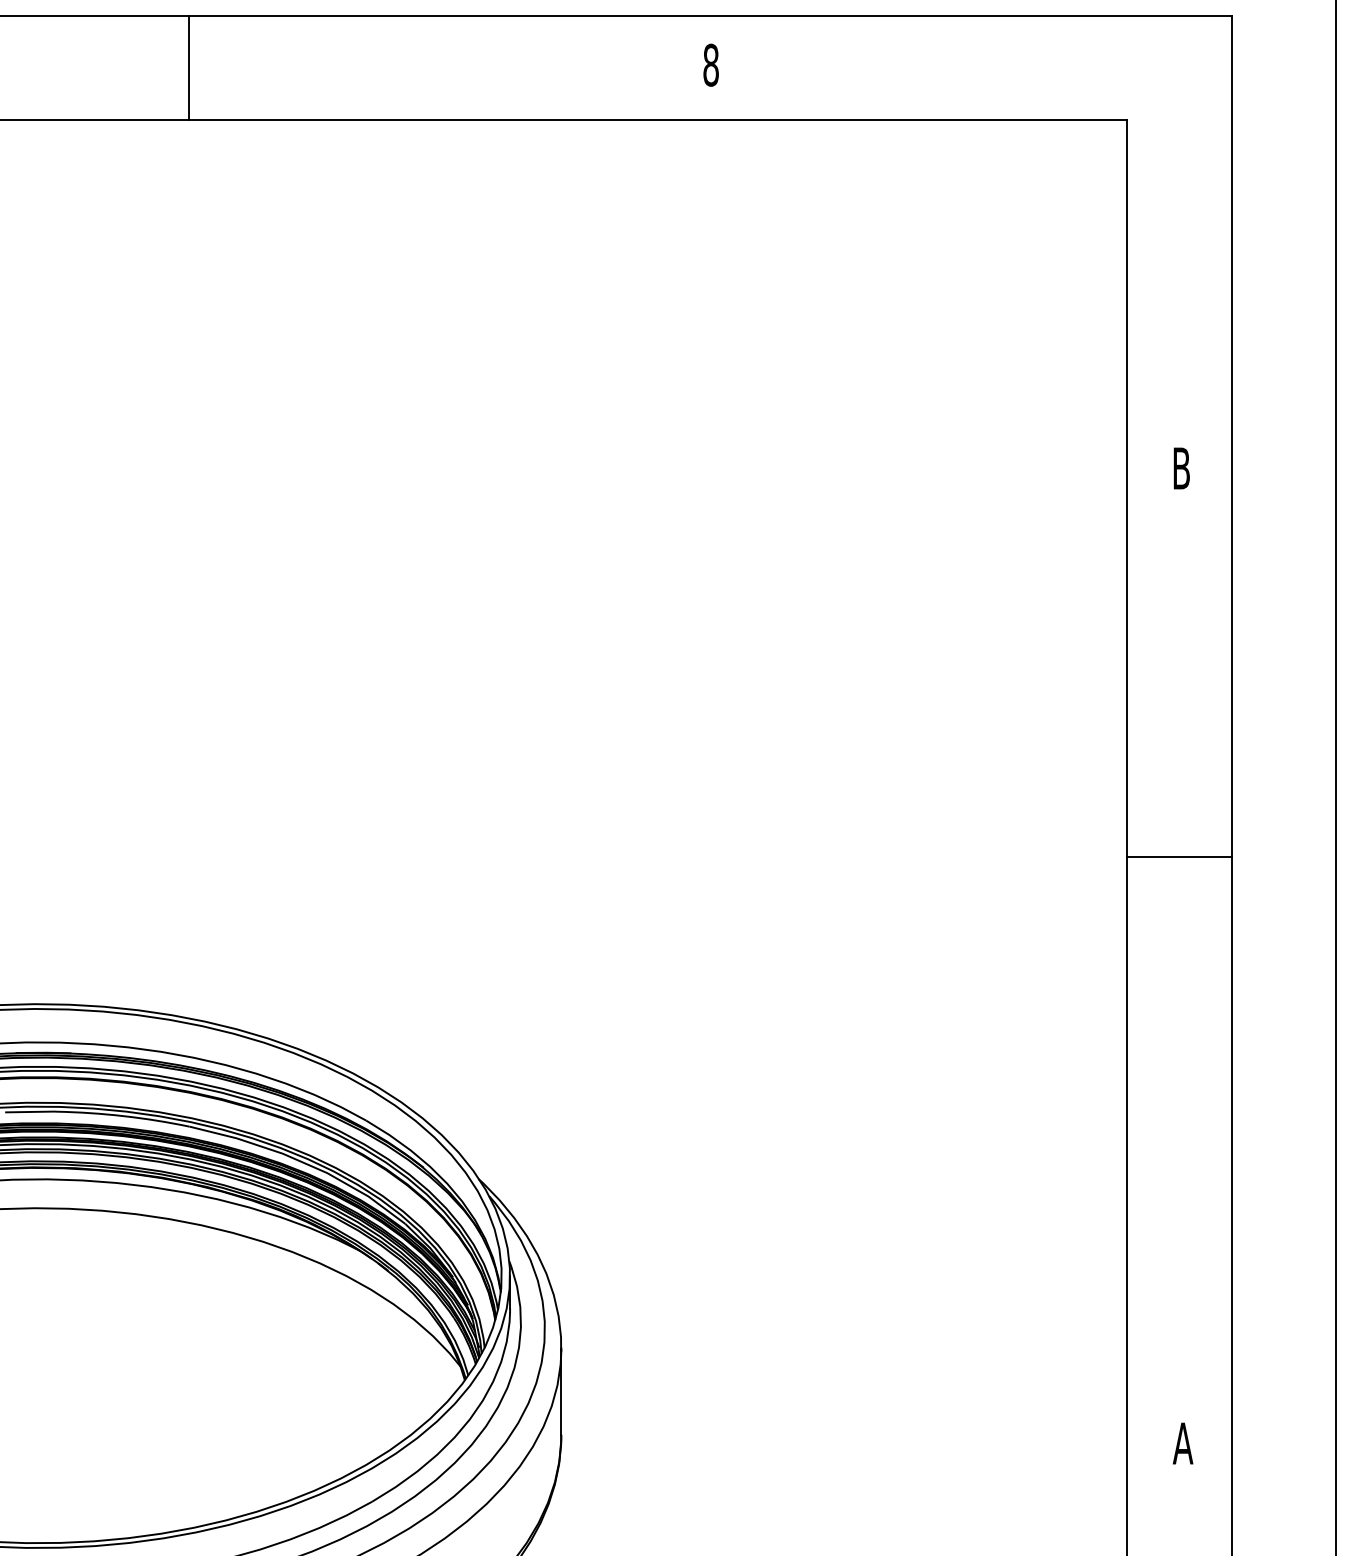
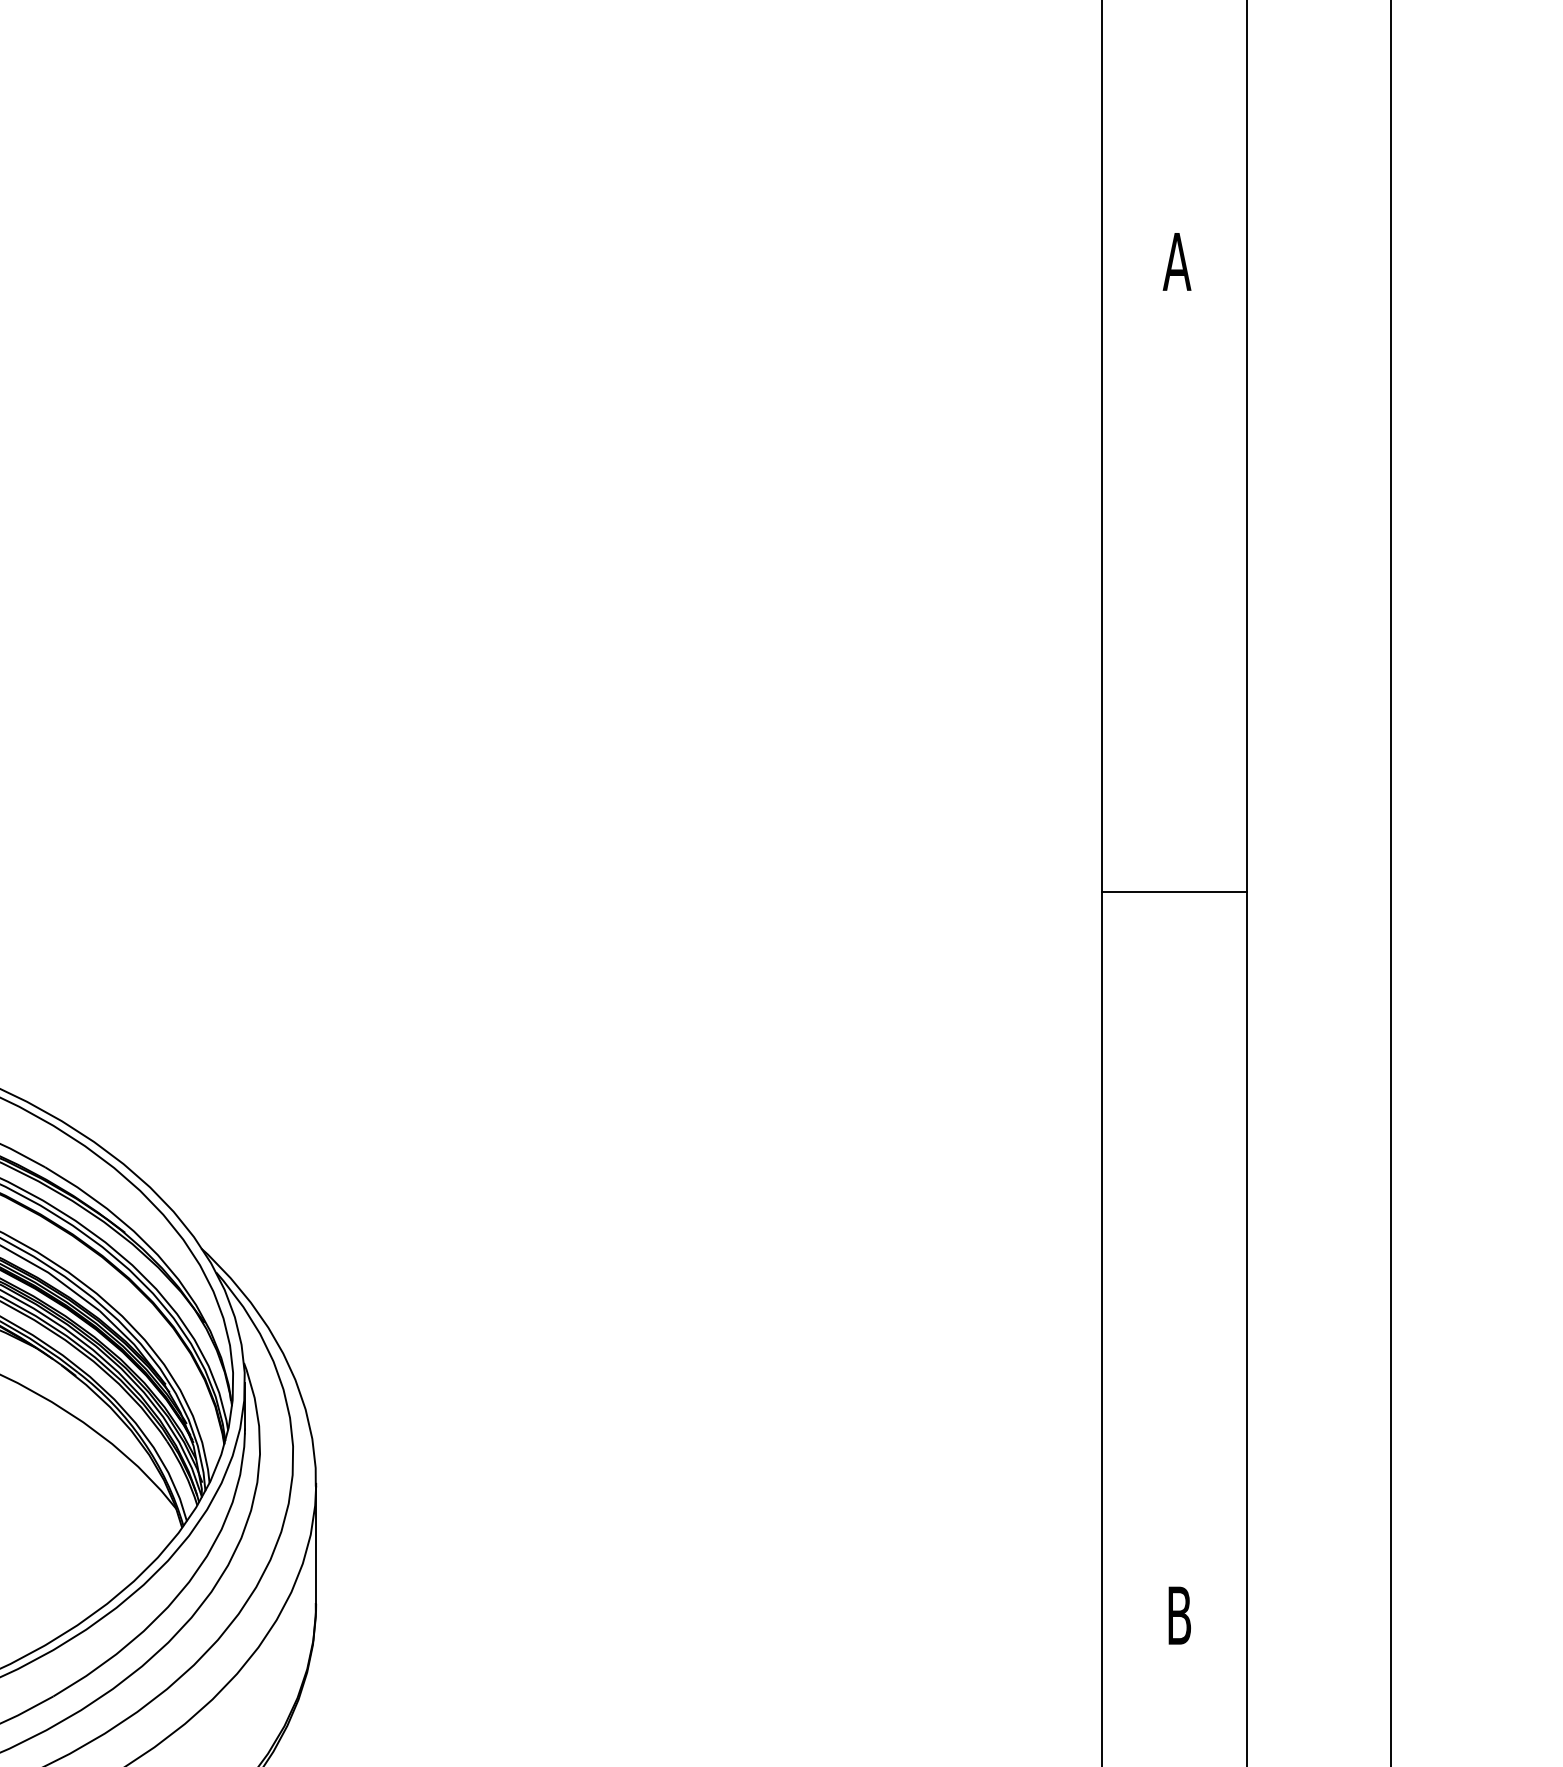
text: (1181, 468) -> (1177, 261), B -> A
line: (1179, 856) -> (1174, 892), moved
text: (1182, 1443) -> (1178, 1615), A -> B

